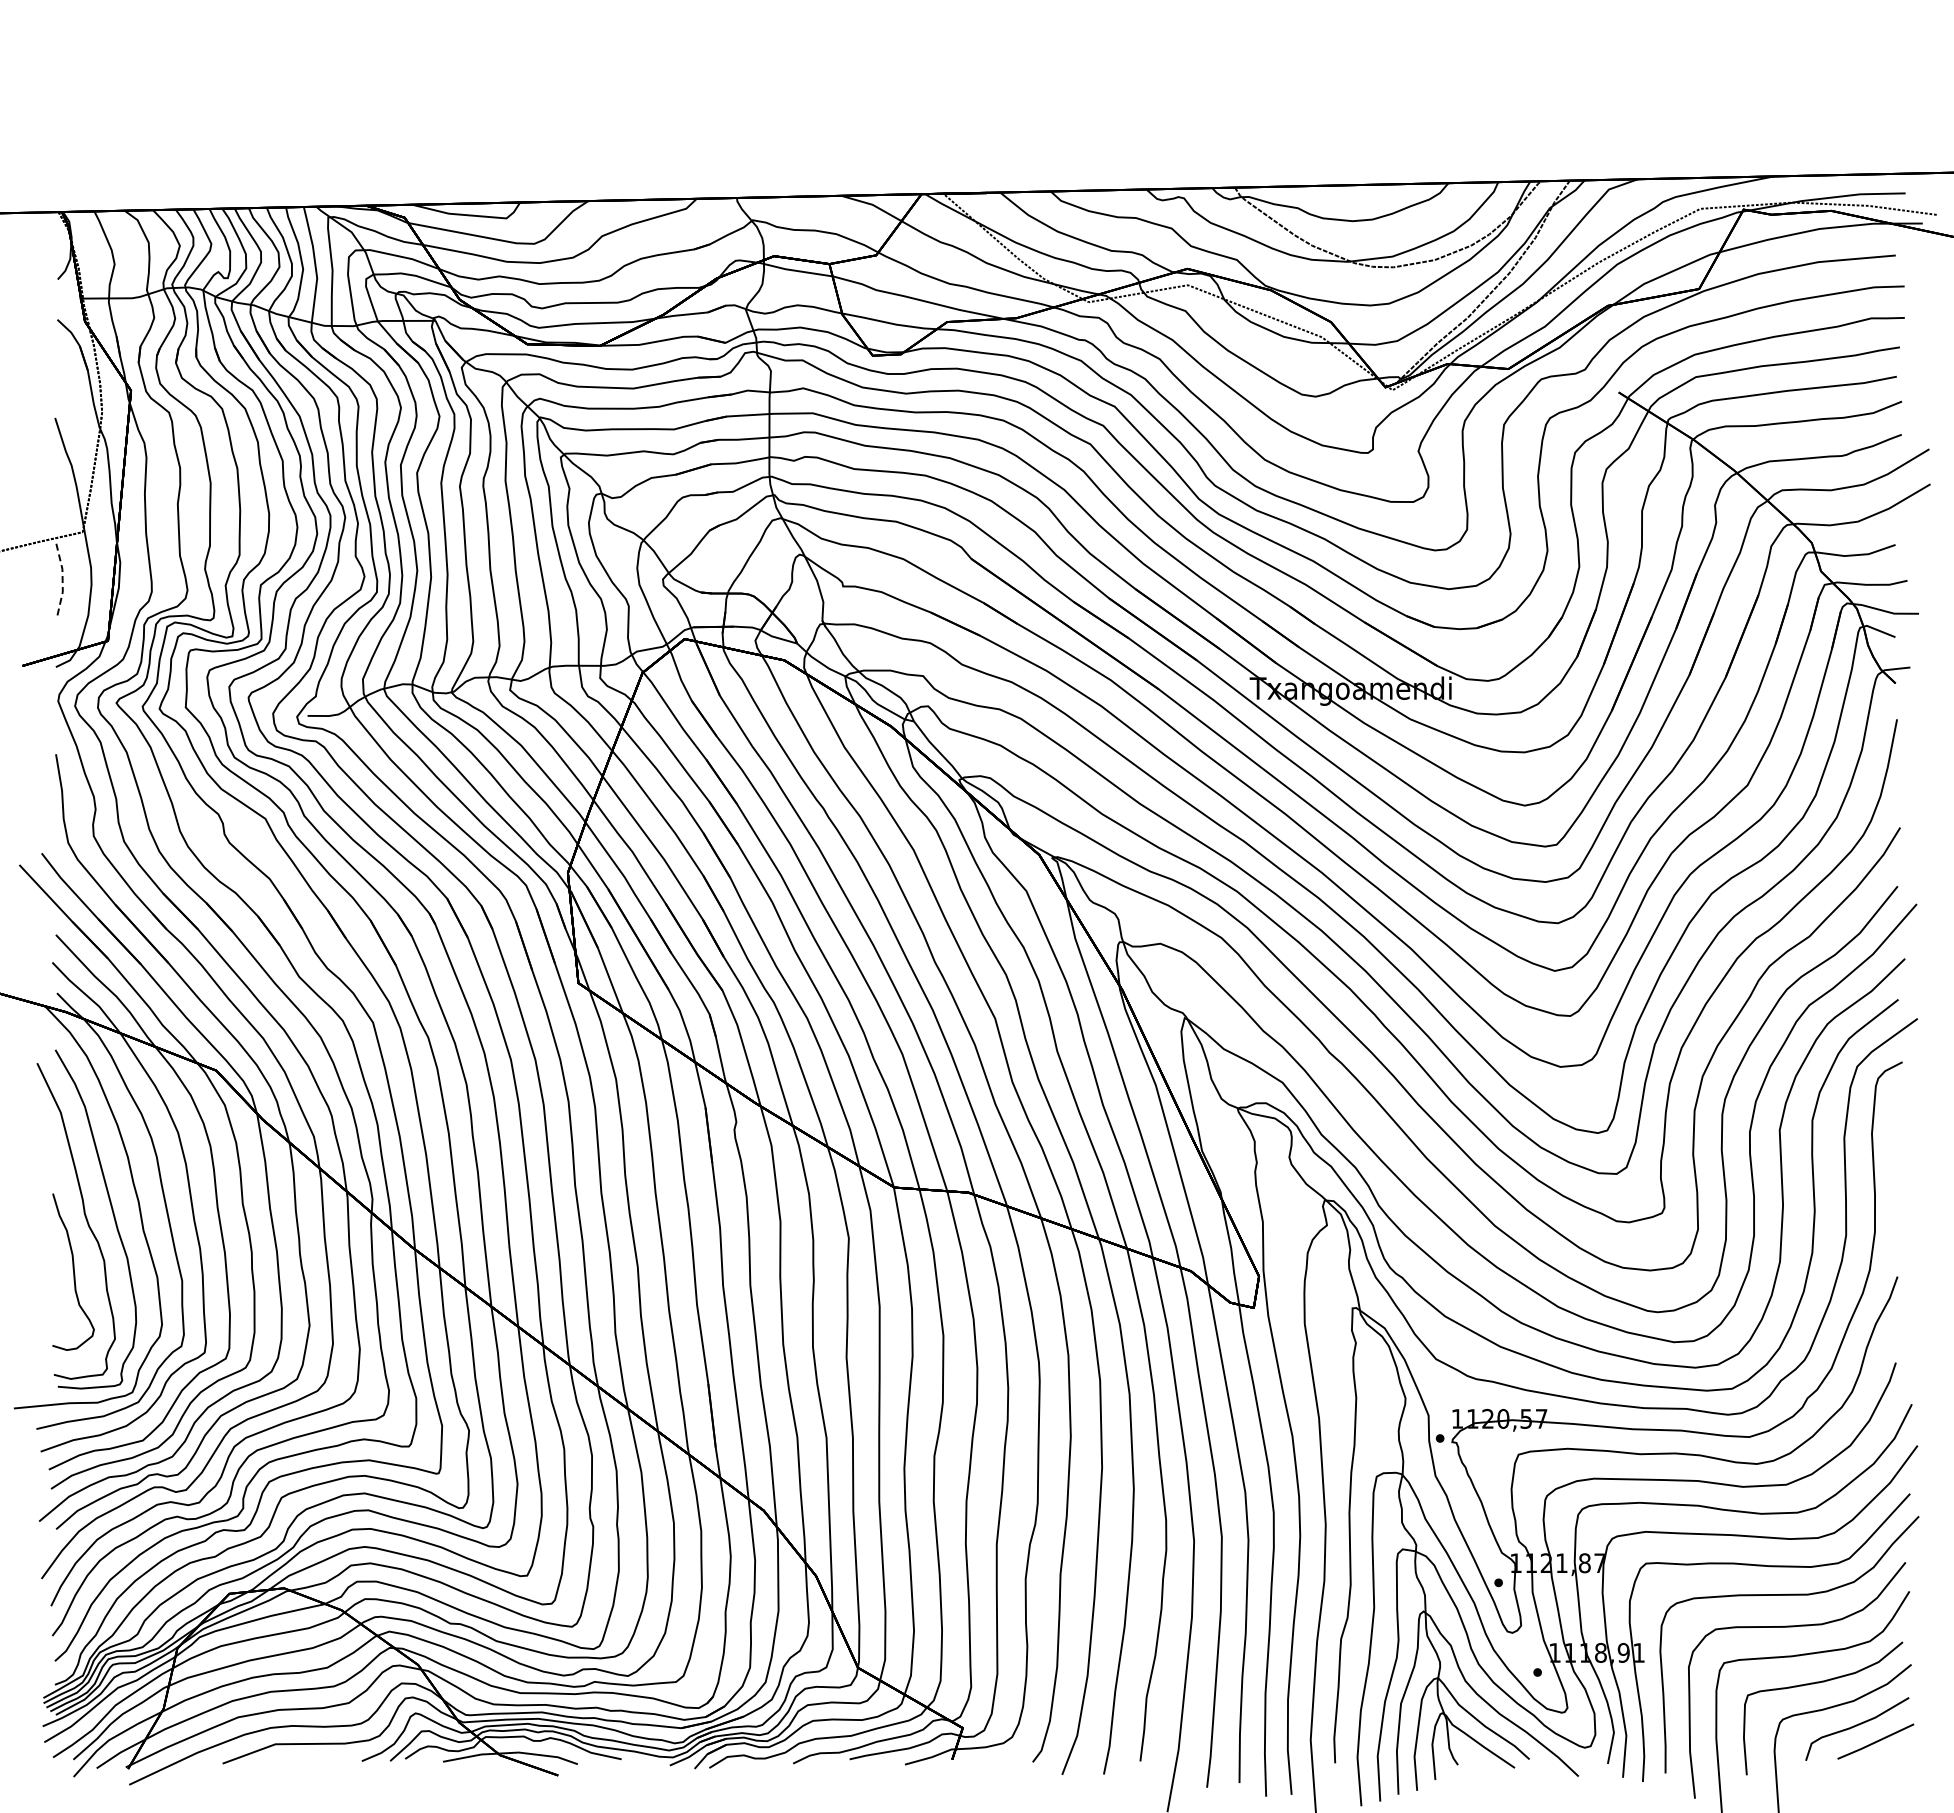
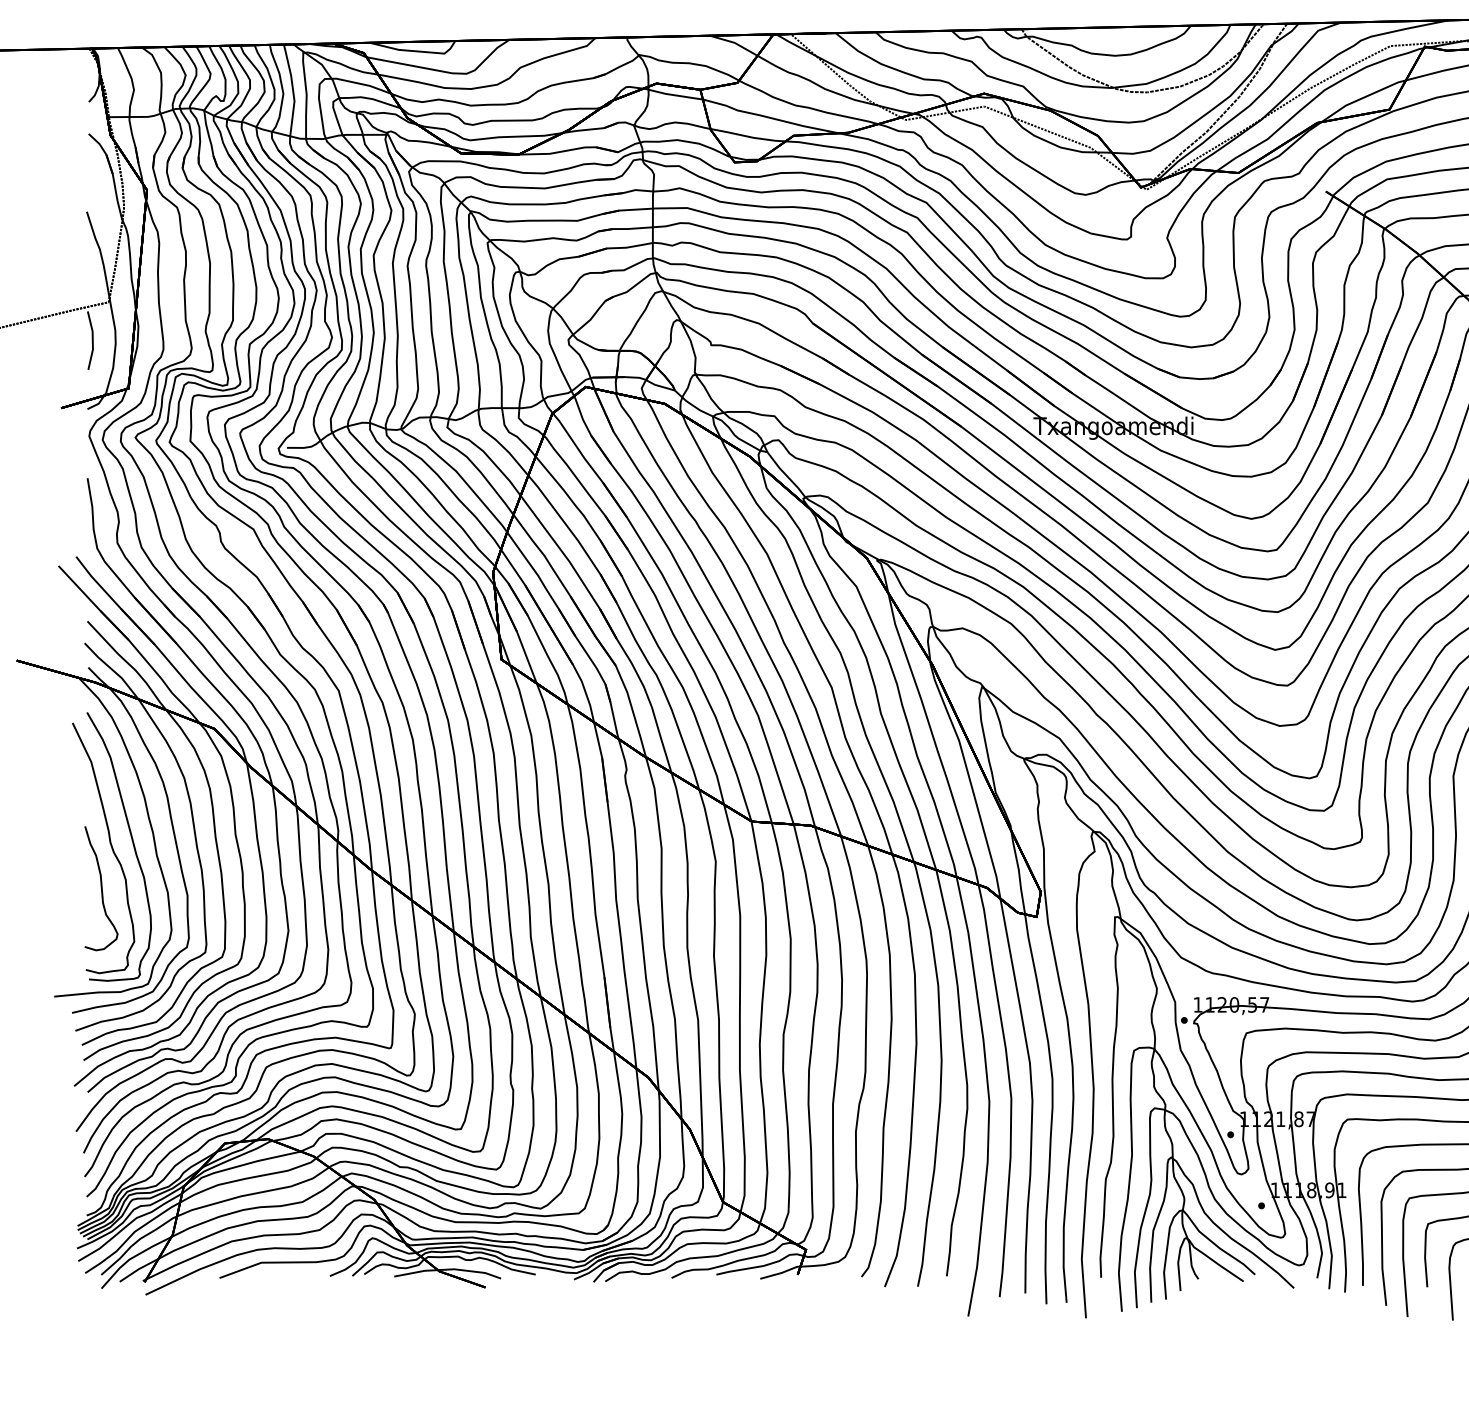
line: (62, 581) -> (92, 341), dashed -> solid

